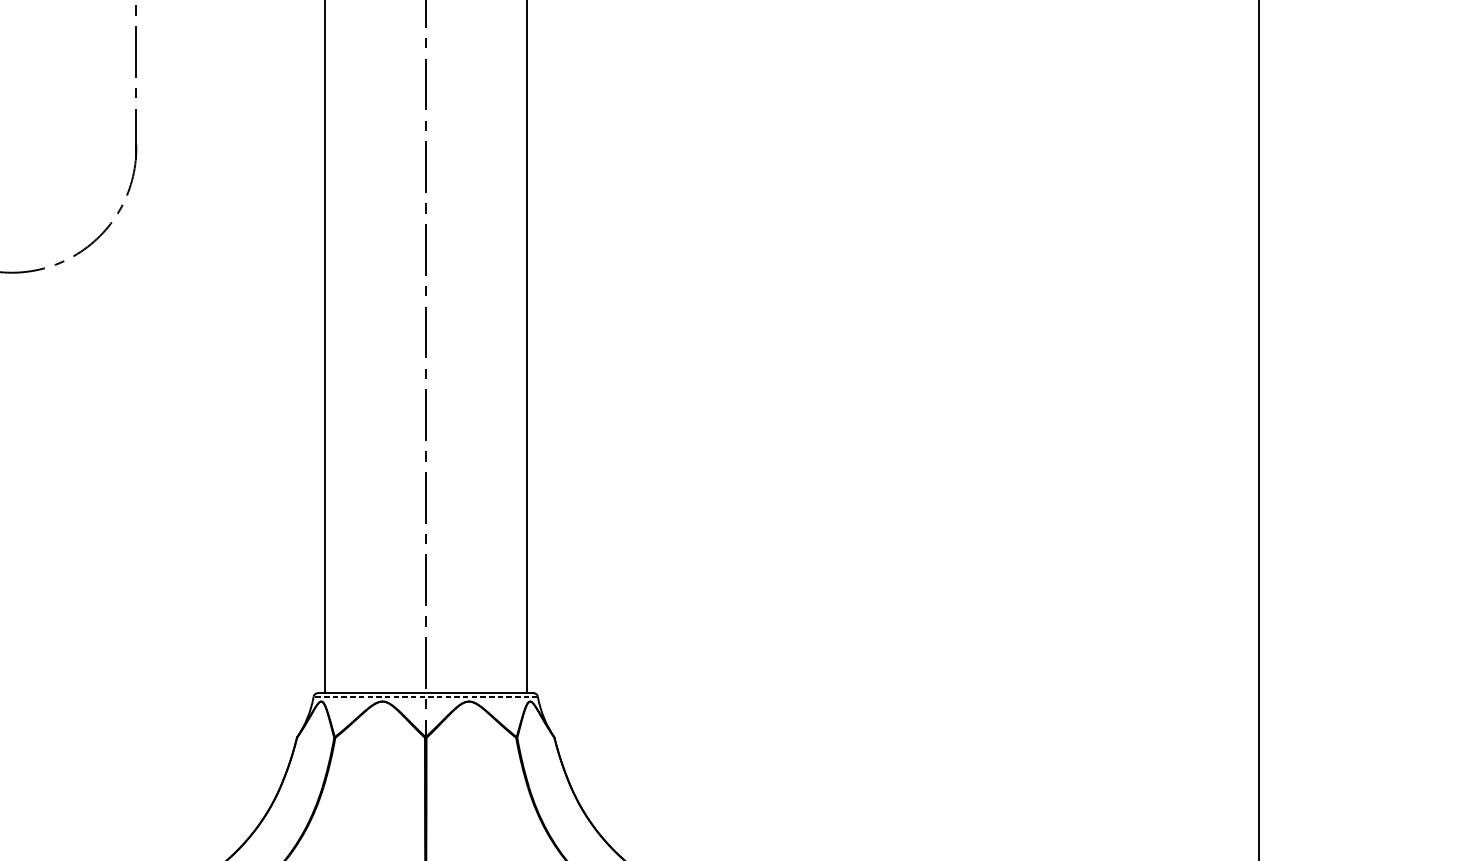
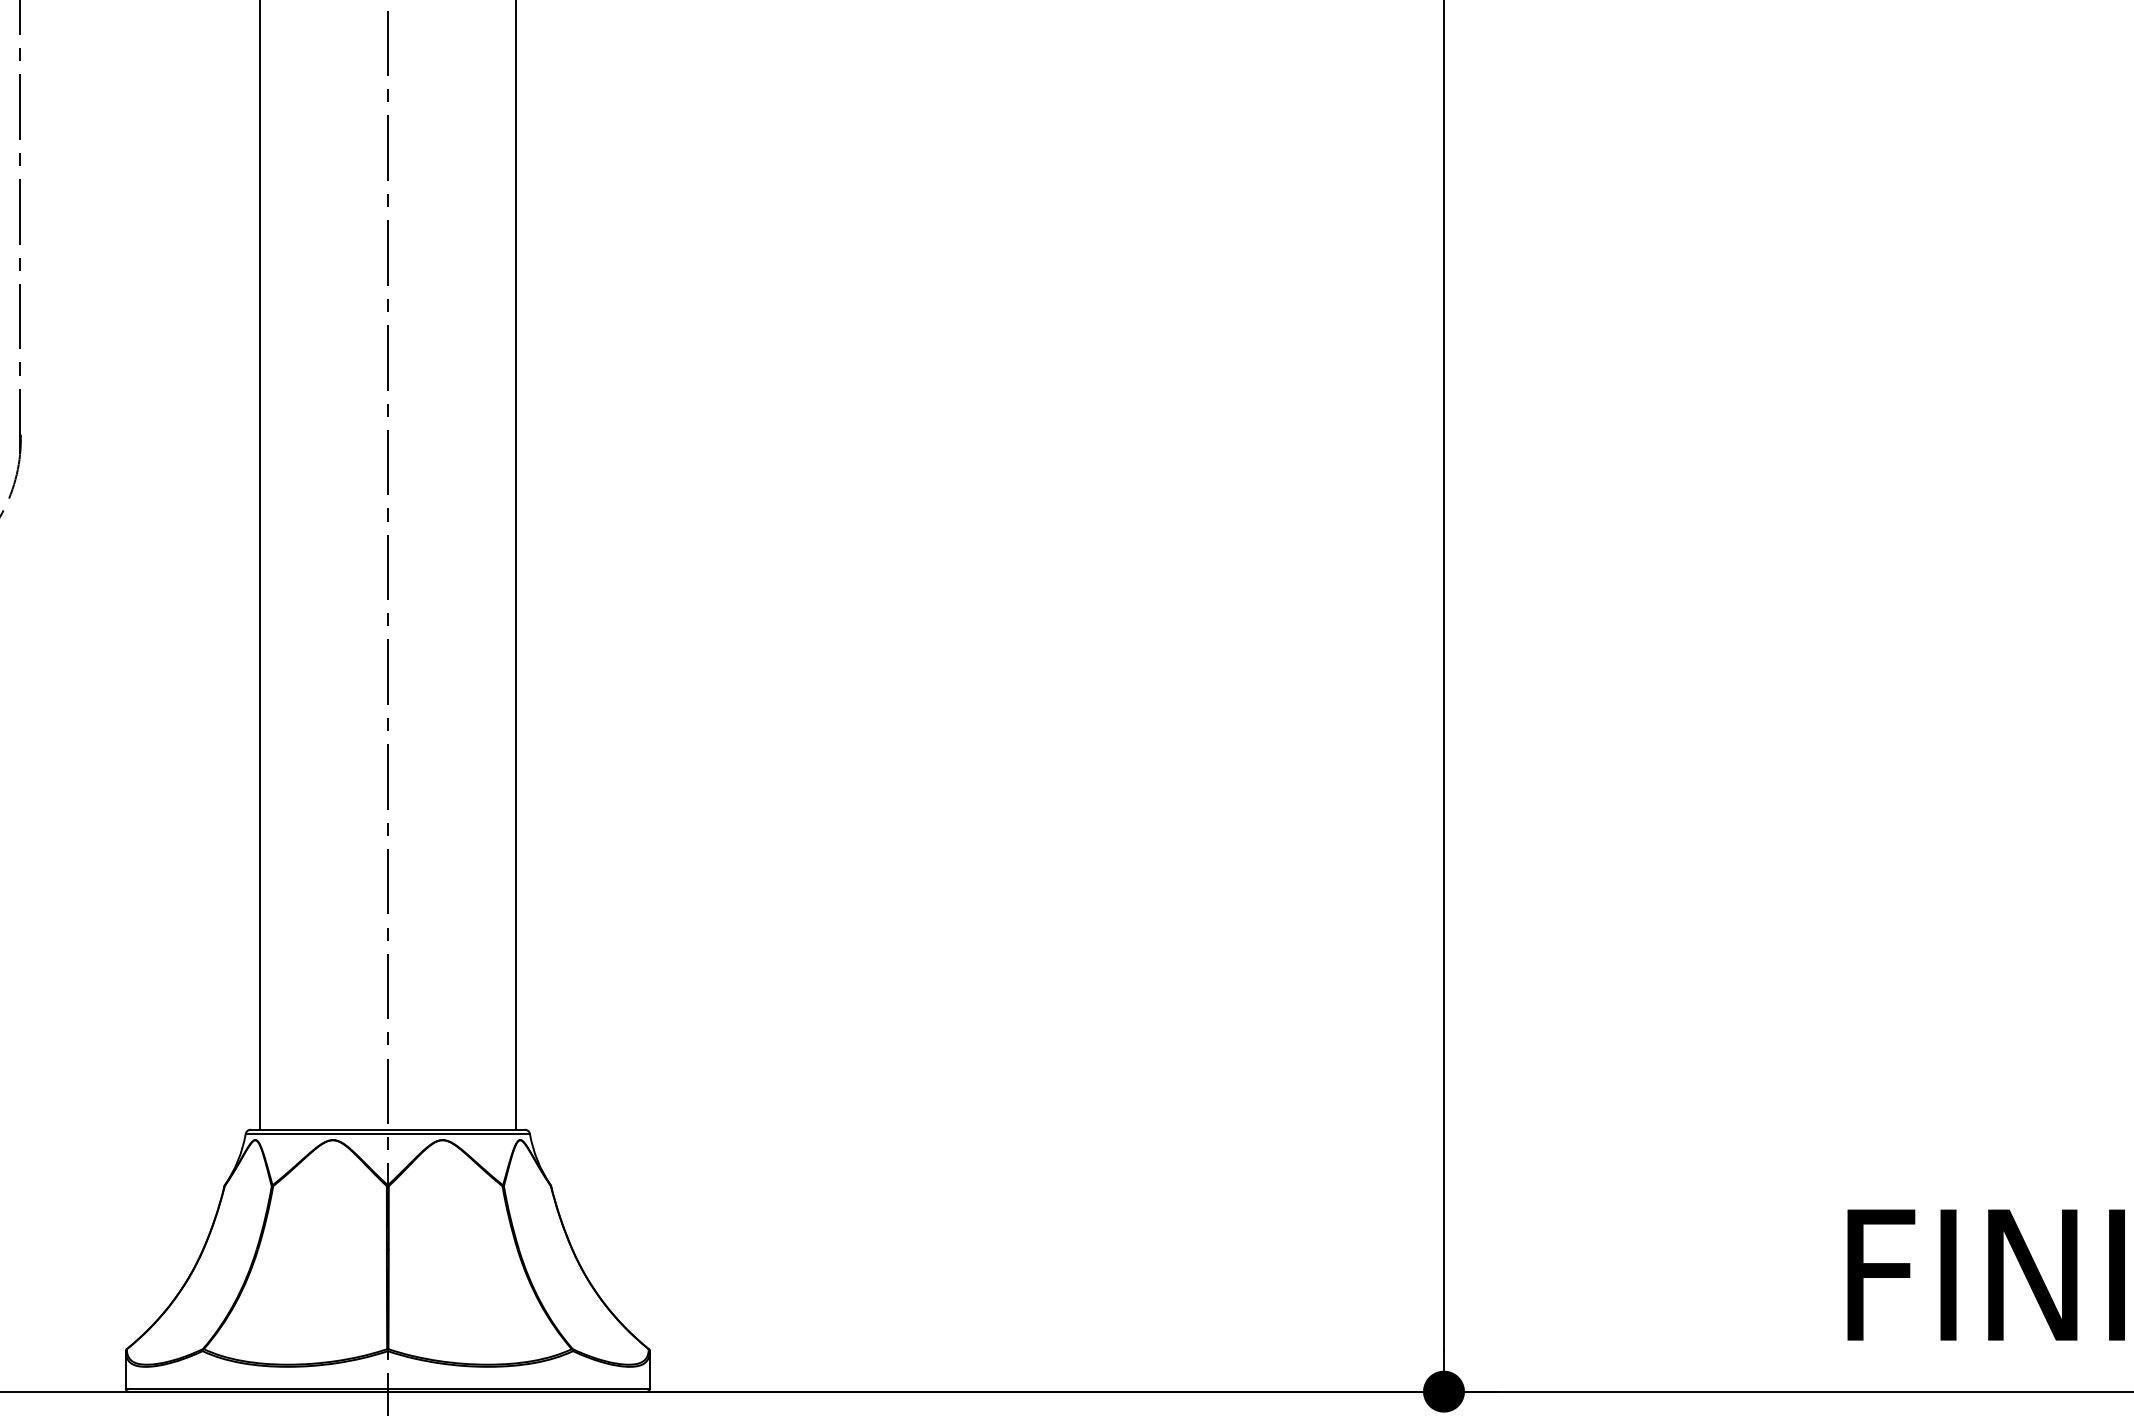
line: (425, 697) -> (387, 1134), dashed -> solid

